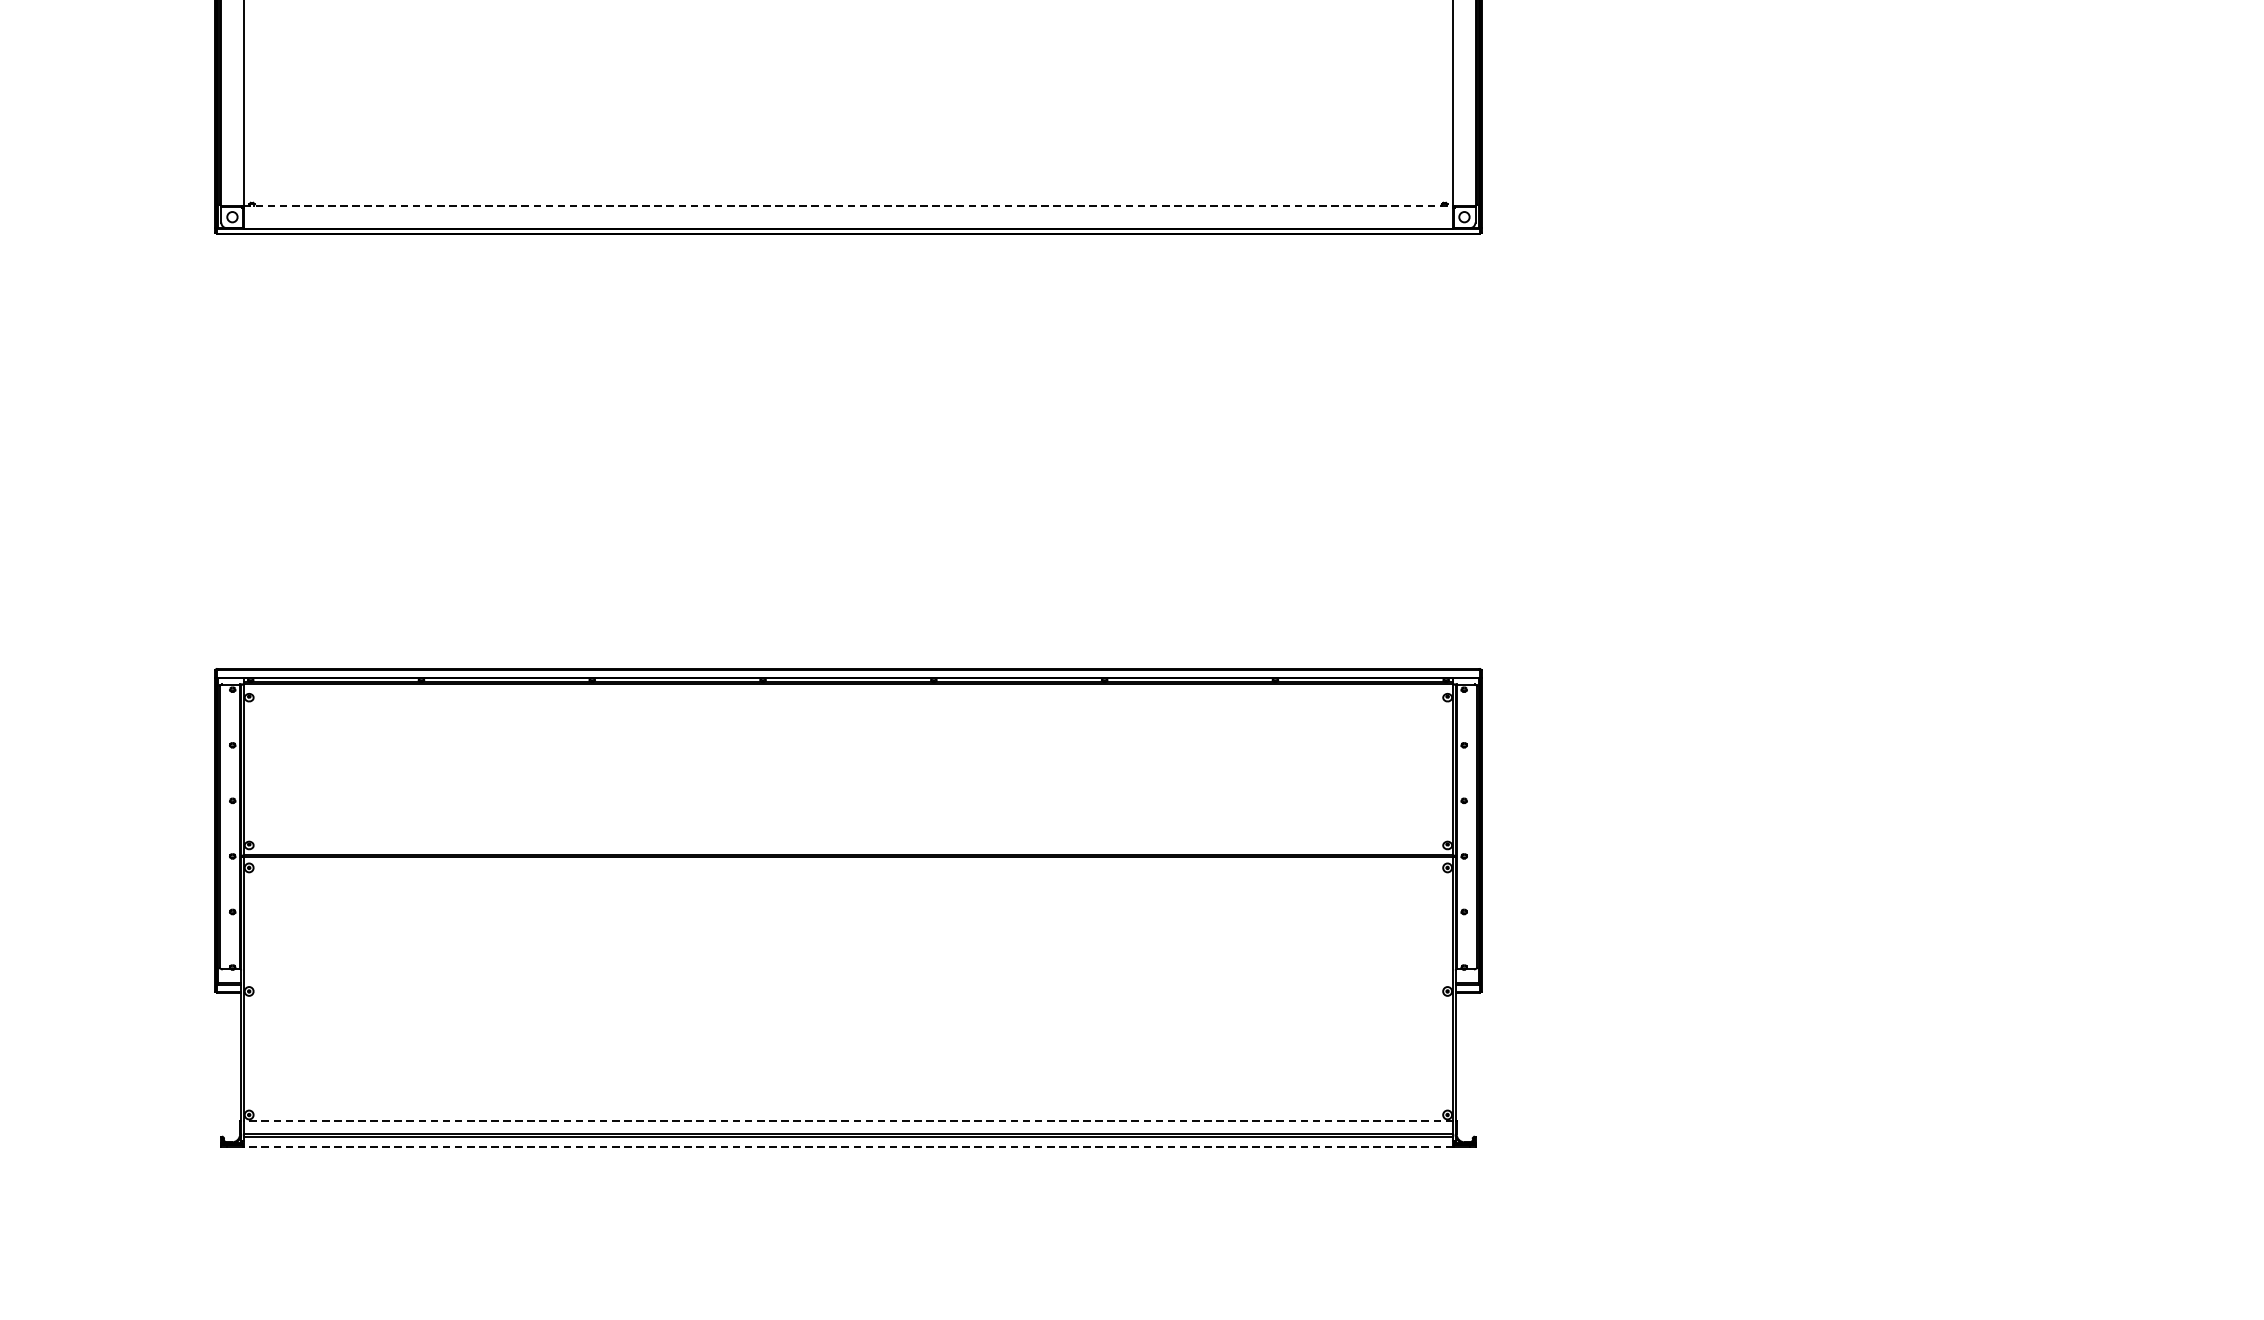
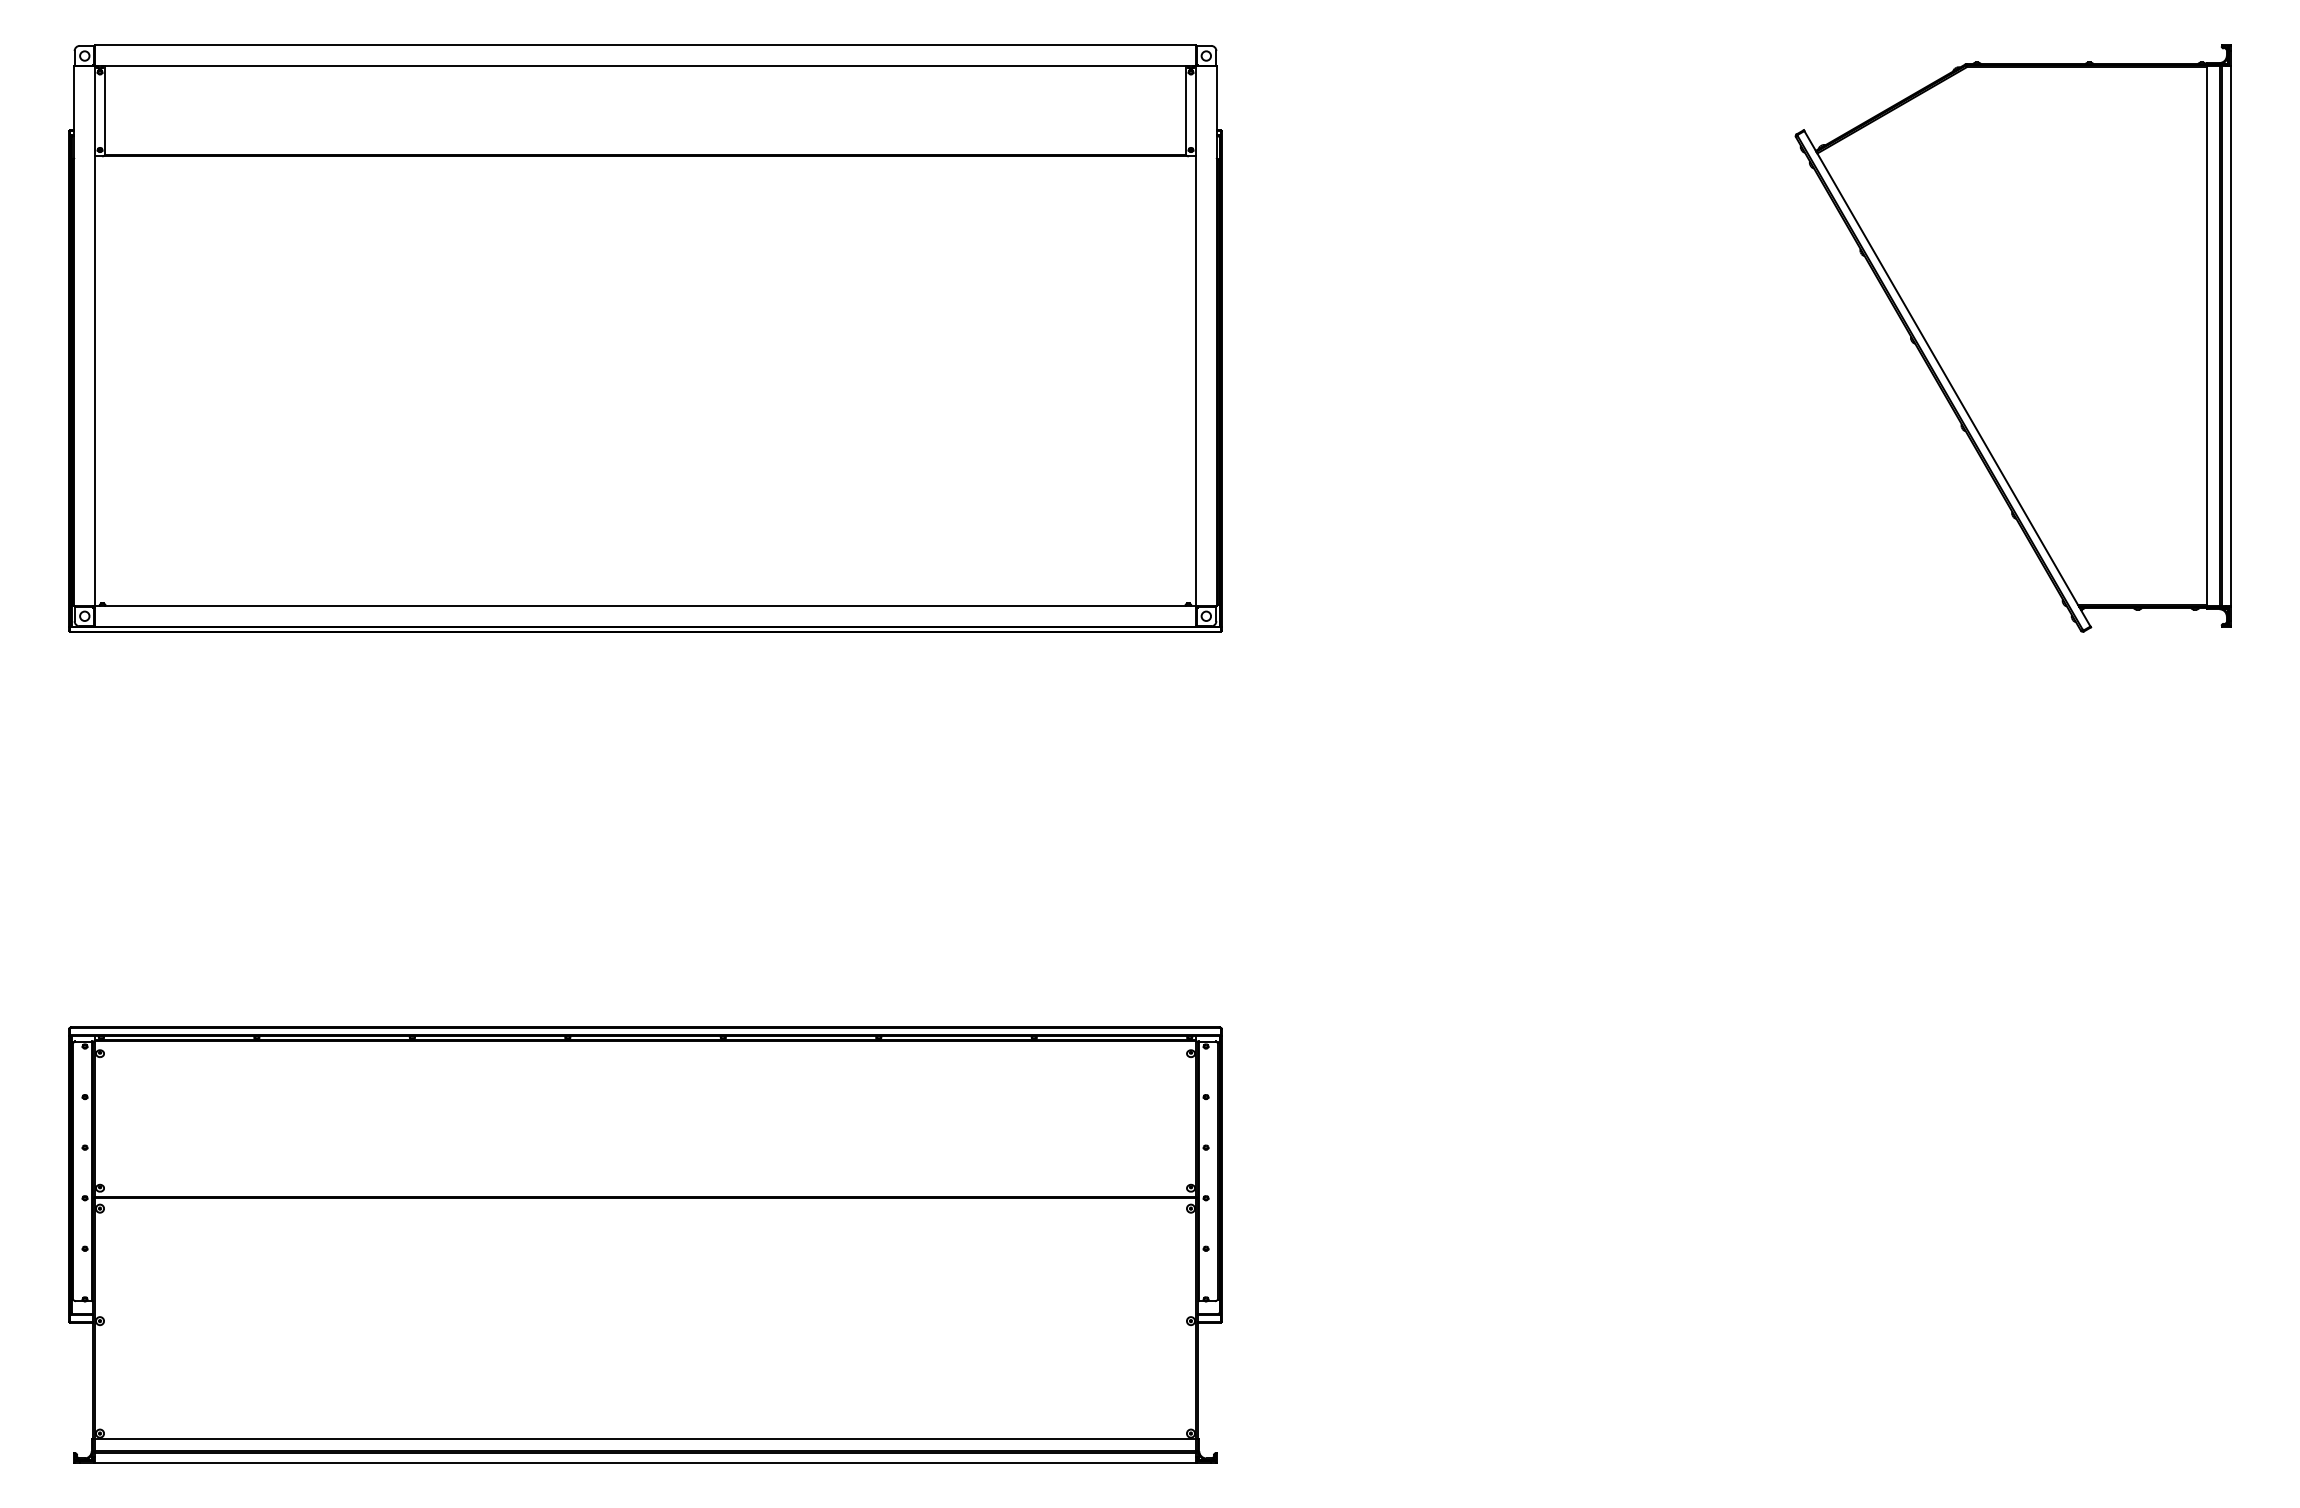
line: (848, 206) -> (645, 606), dashed -> solid
line: (848, 1120) -> (645, 1438), dashed -> solid
line: (848, 1146) -> (645, 1462), dashed -> solid

